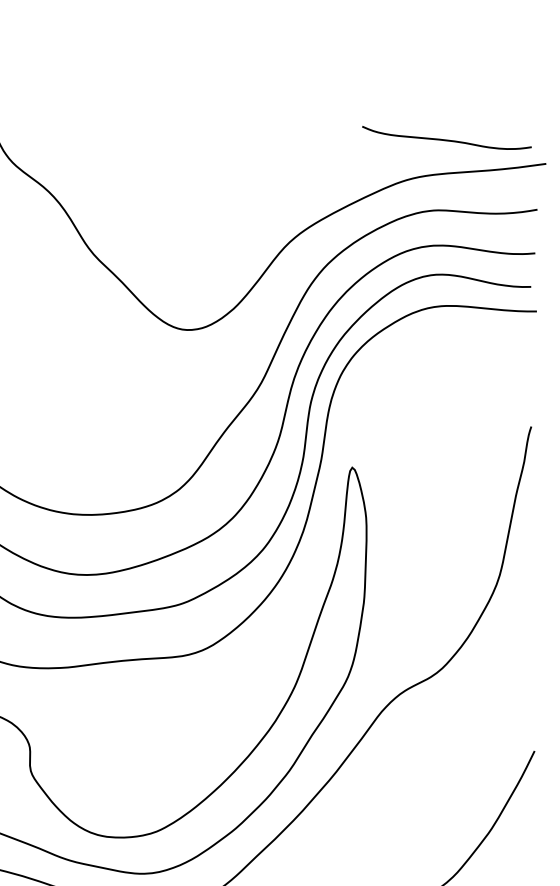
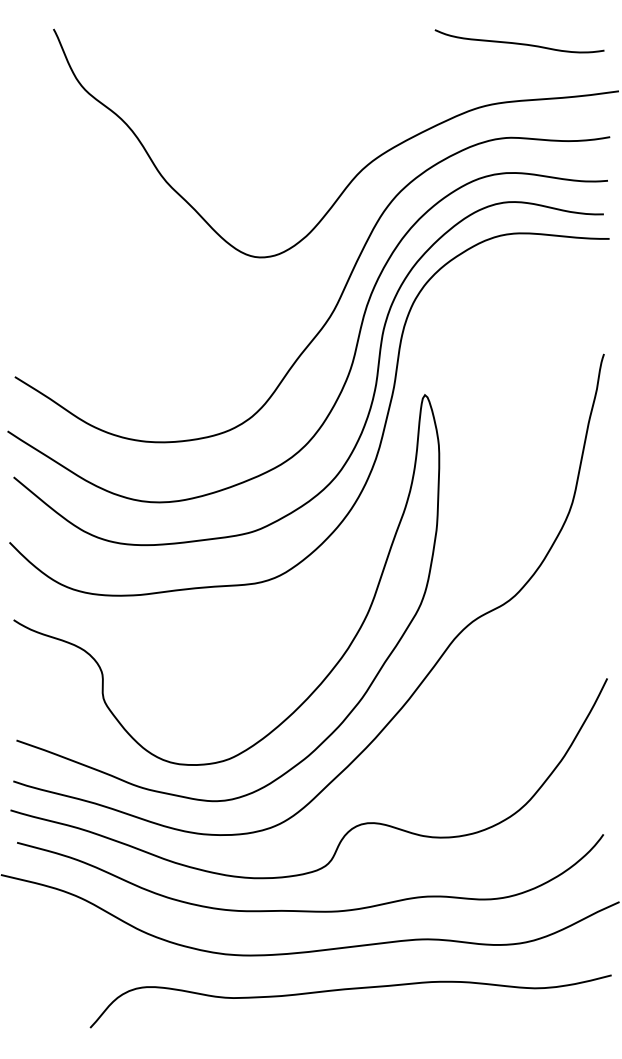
curve: (445, 139) -> (518, 42), moved

